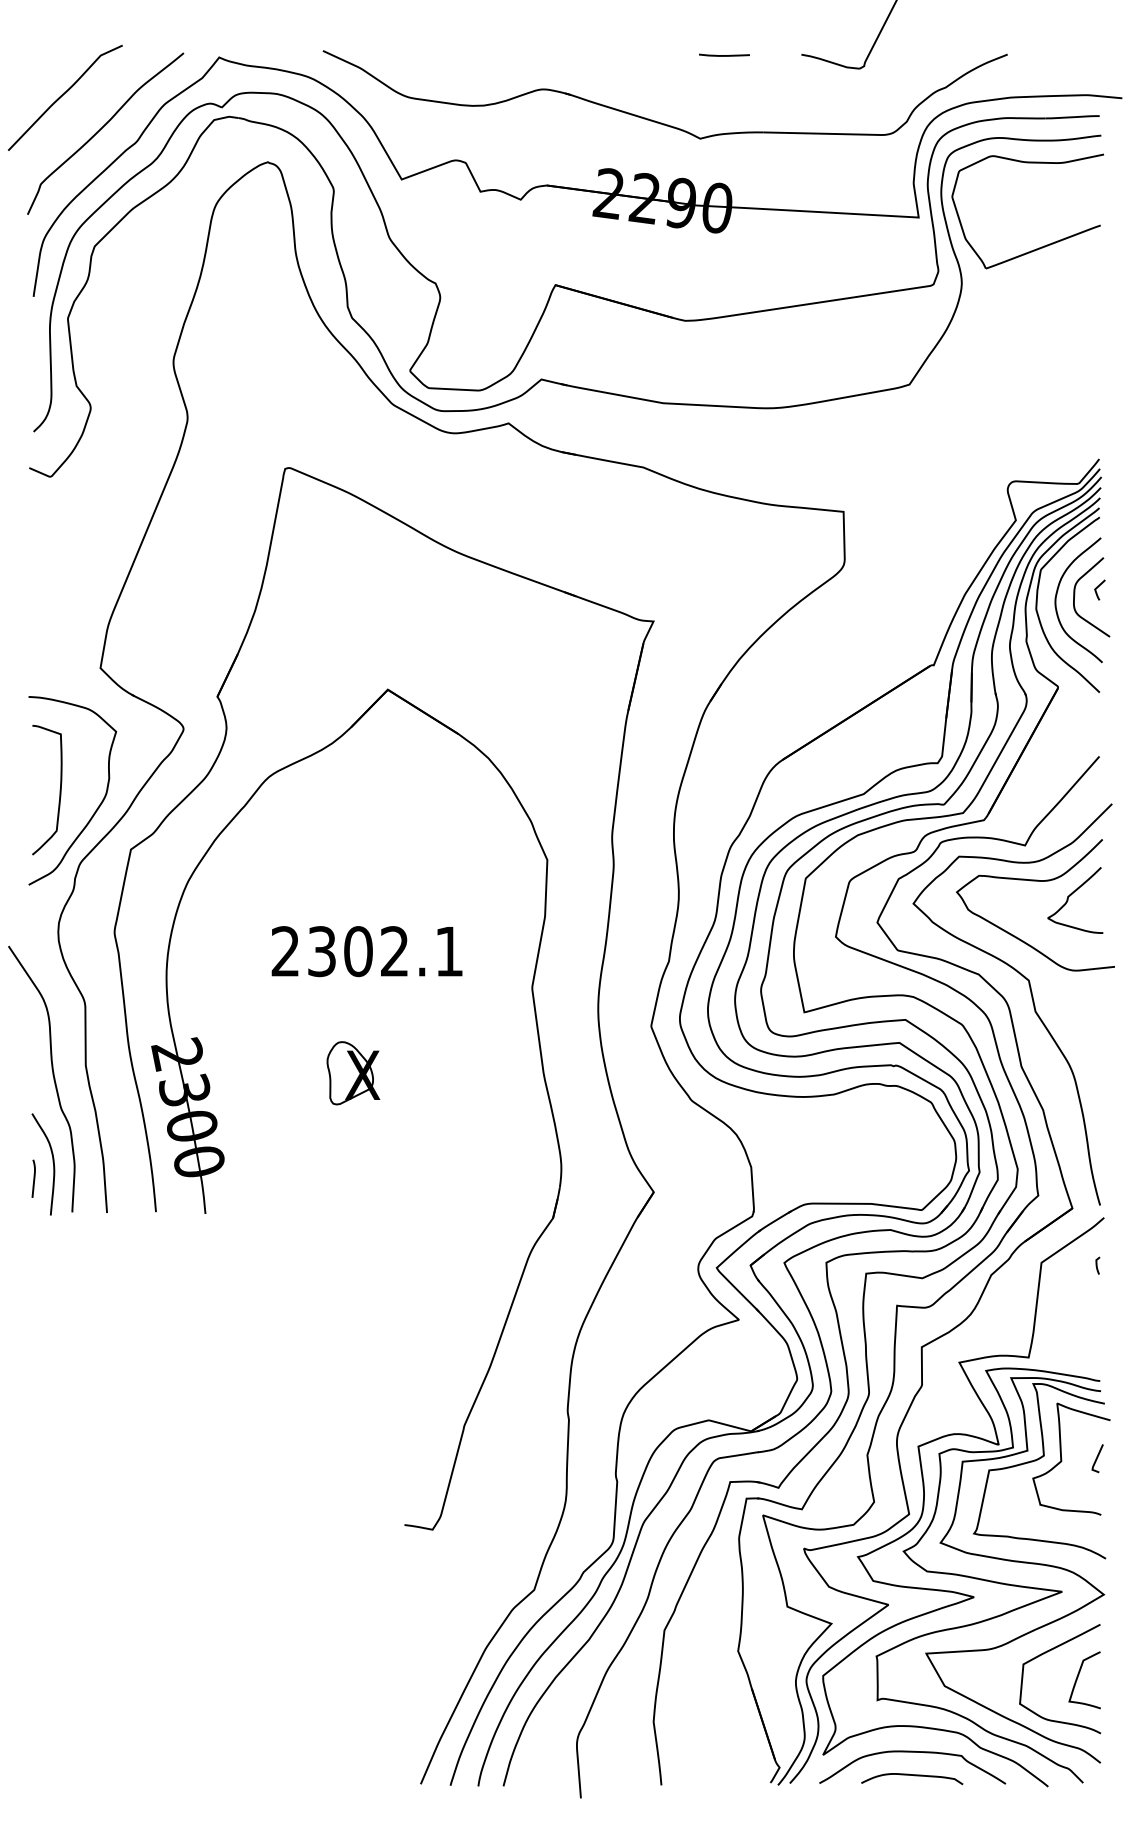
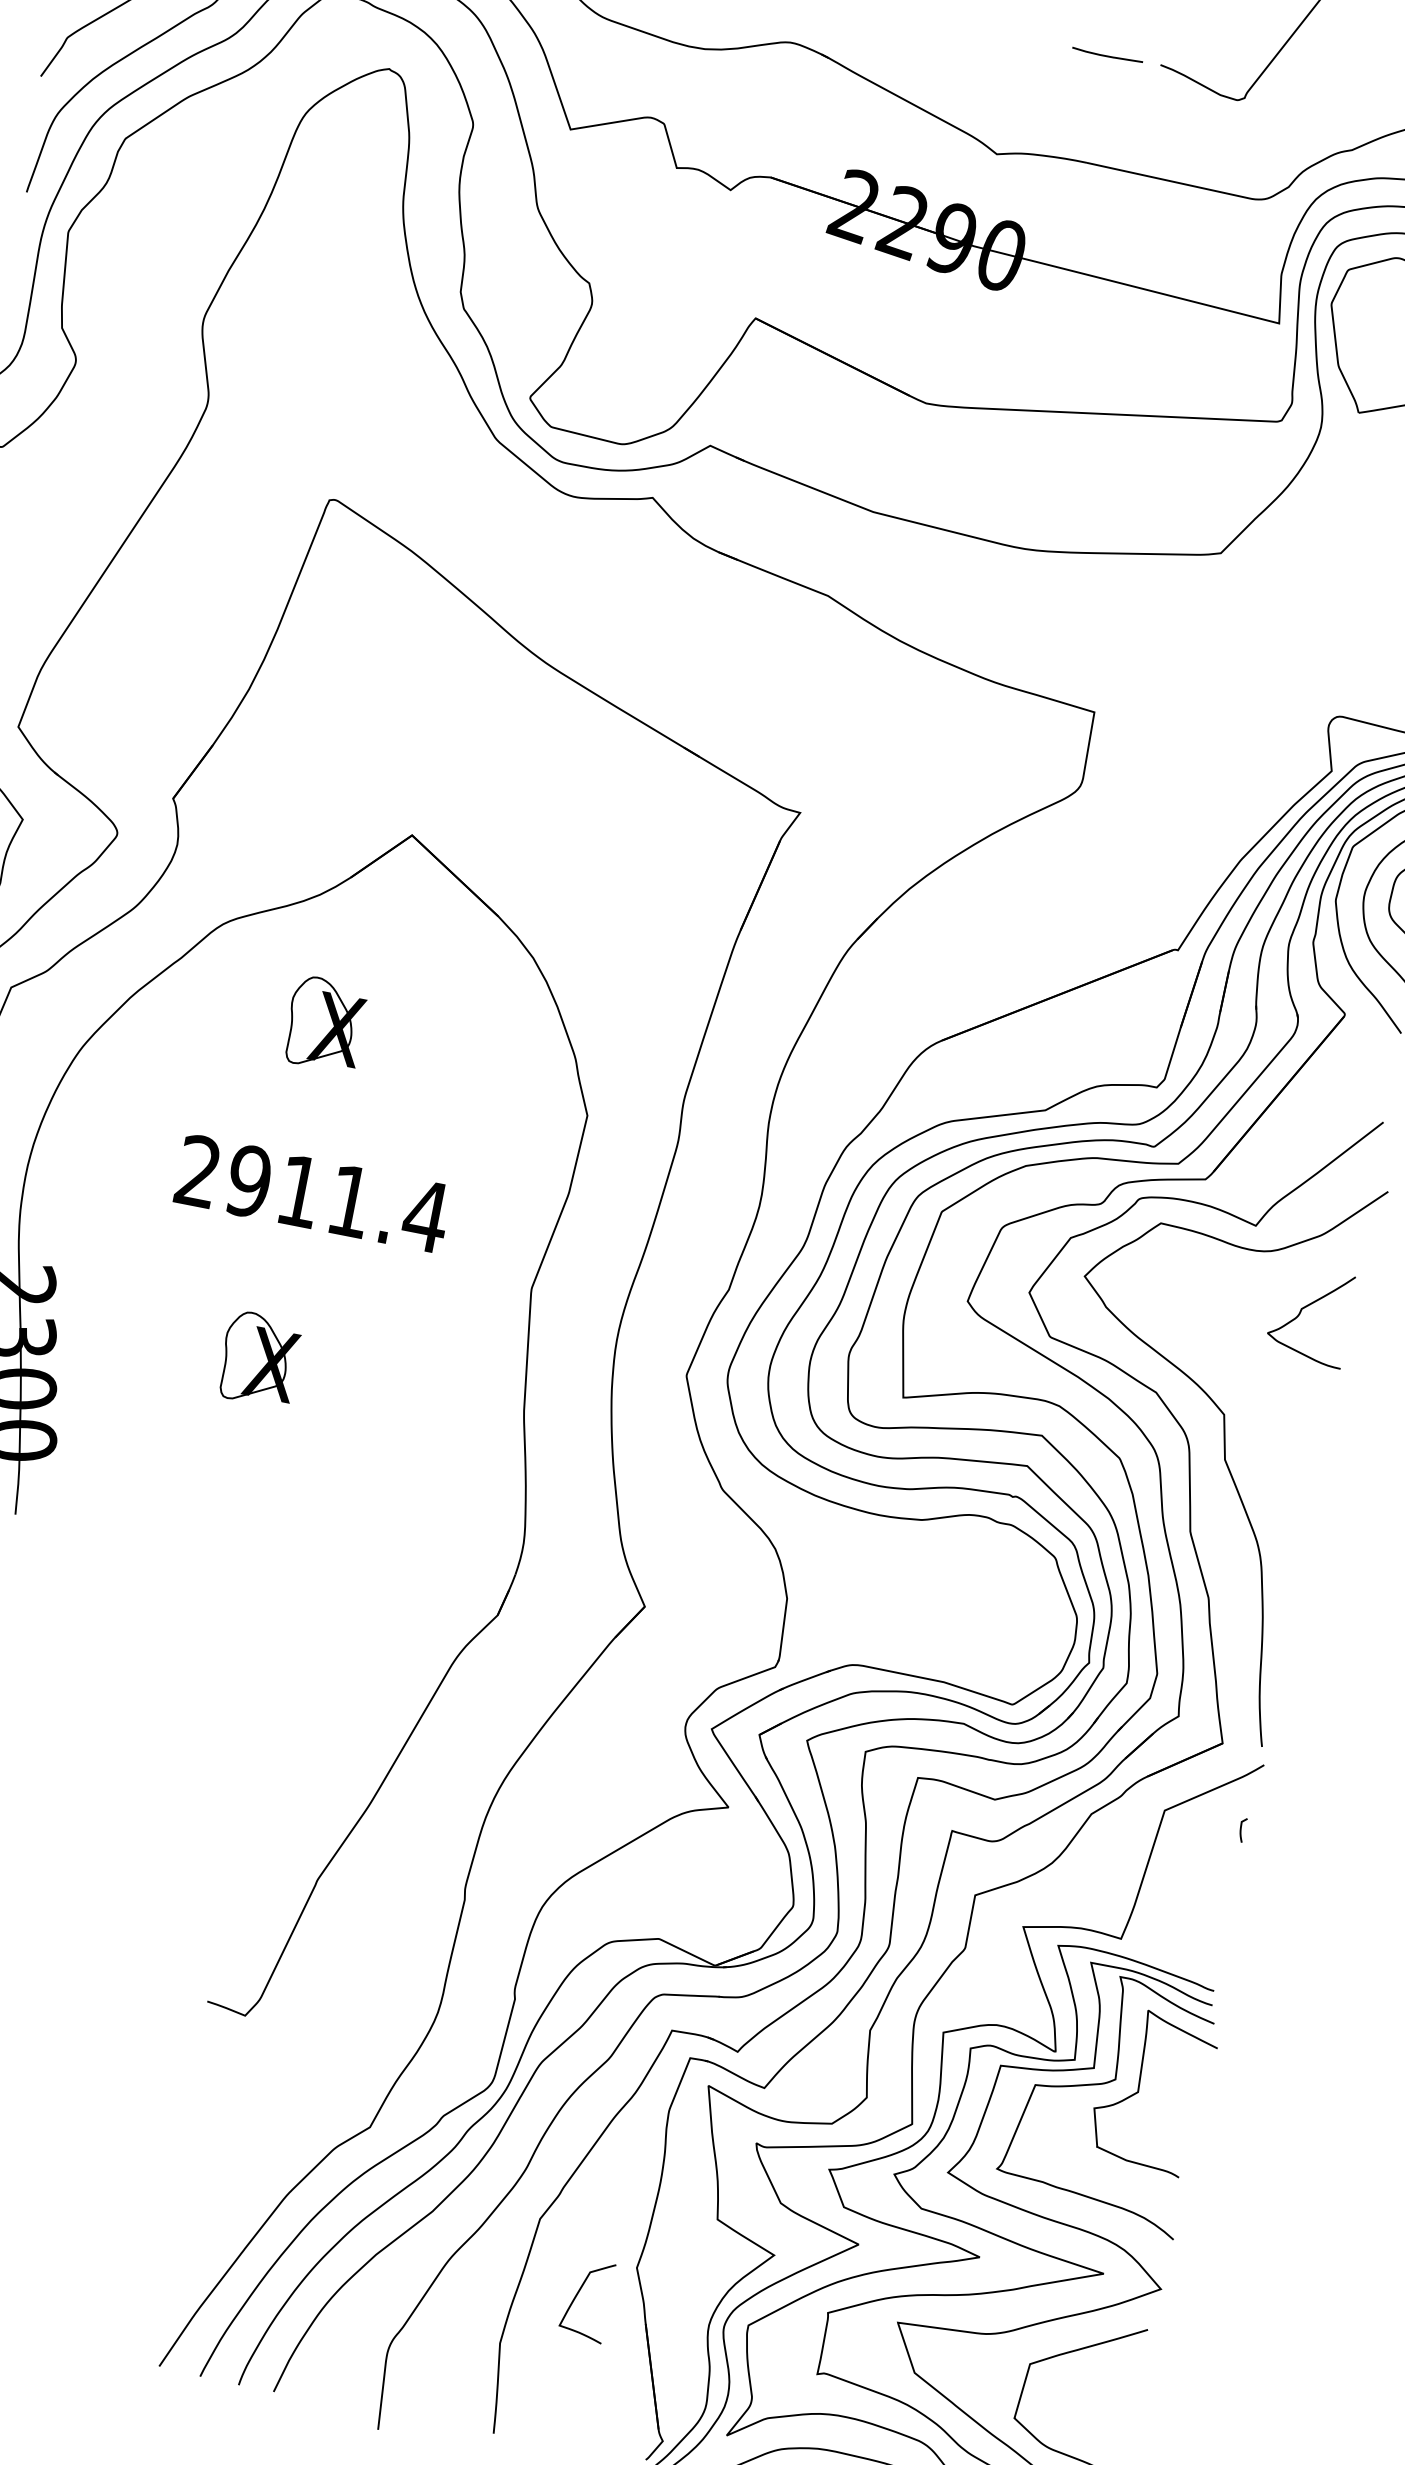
line: (724, 55) -> (1107, 55), moved
part: (353, 832) -> (325, 1024), added
curve: (1035, 881) -> (1260, 1278), removed
text: (385, 951) -> (337, 1198), 2302.1 -> 2911.4
curve: (1097, 1458) -> (1189, 2098), removed
curve: (1078, 1677) -> (578, 2294), moved

